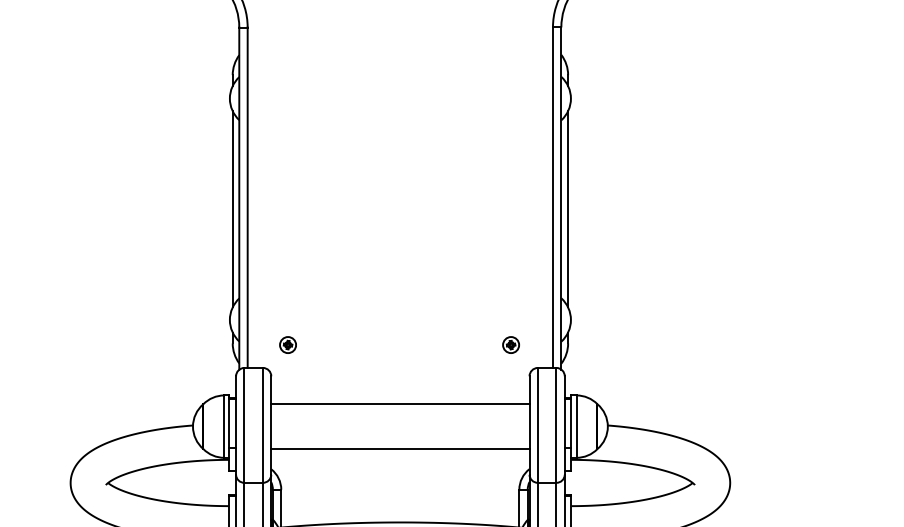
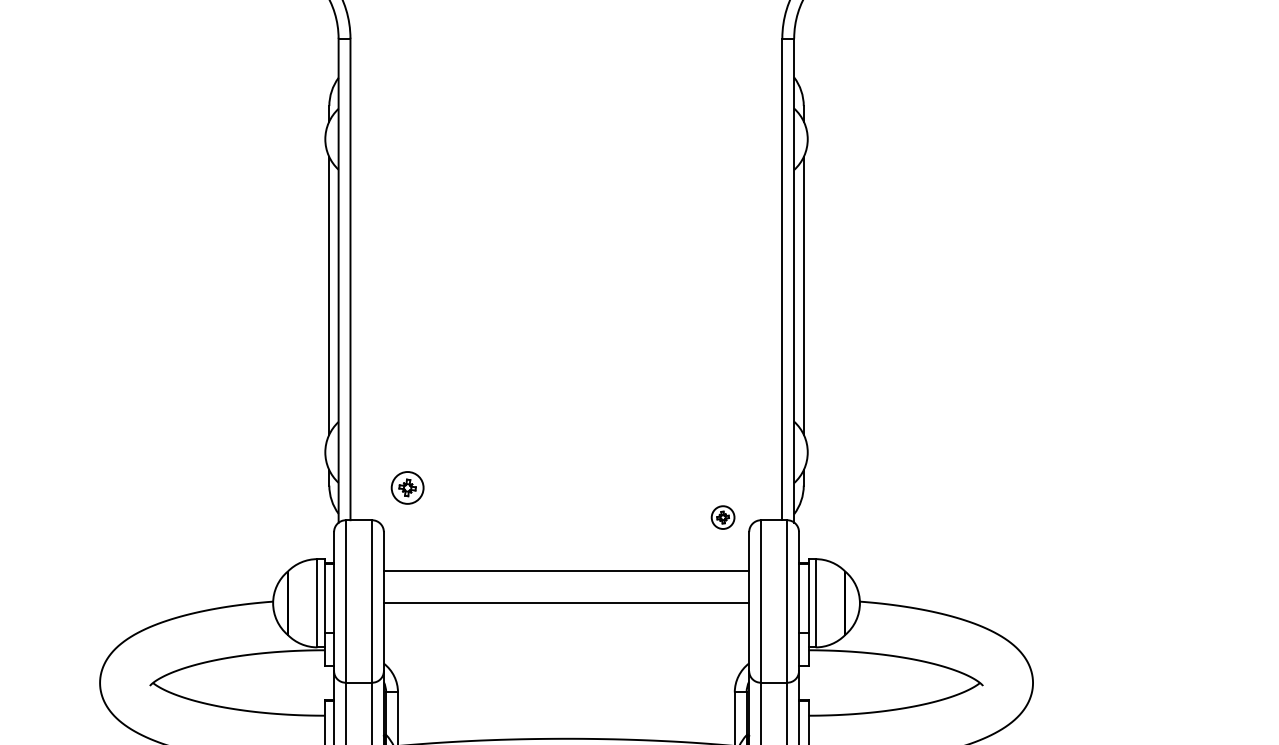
part: (287, 344) -> (406, 487), size x1.4
part: (510, 344) -> (722, 516), moved
line: (400, 449) -> (566, 603), moved

